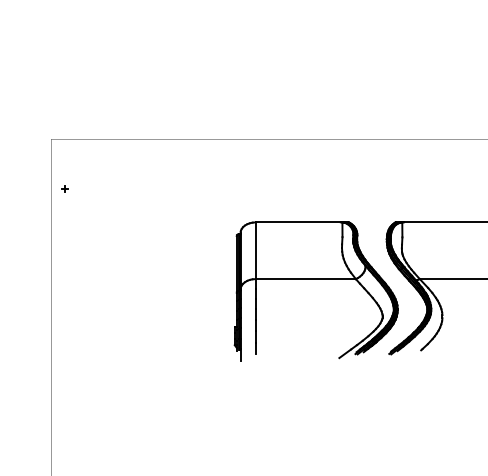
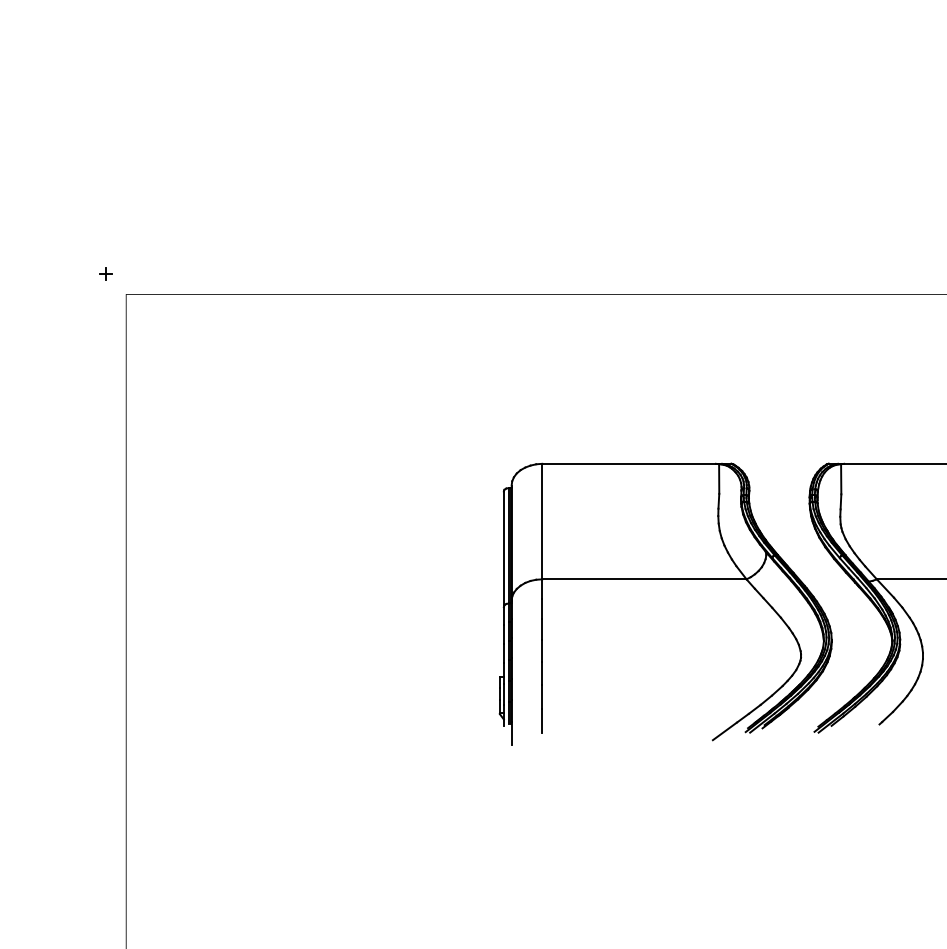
part: (64, 188) -> (104, 272), moved

